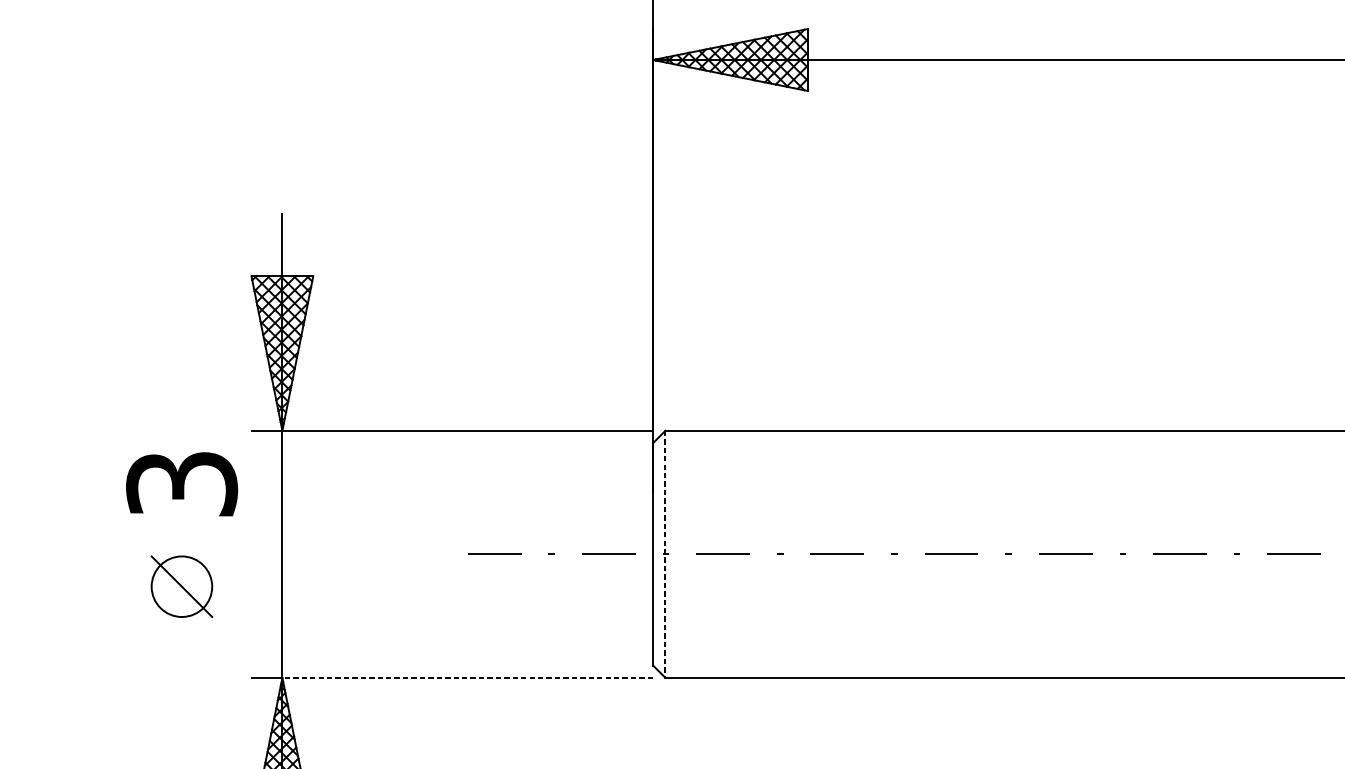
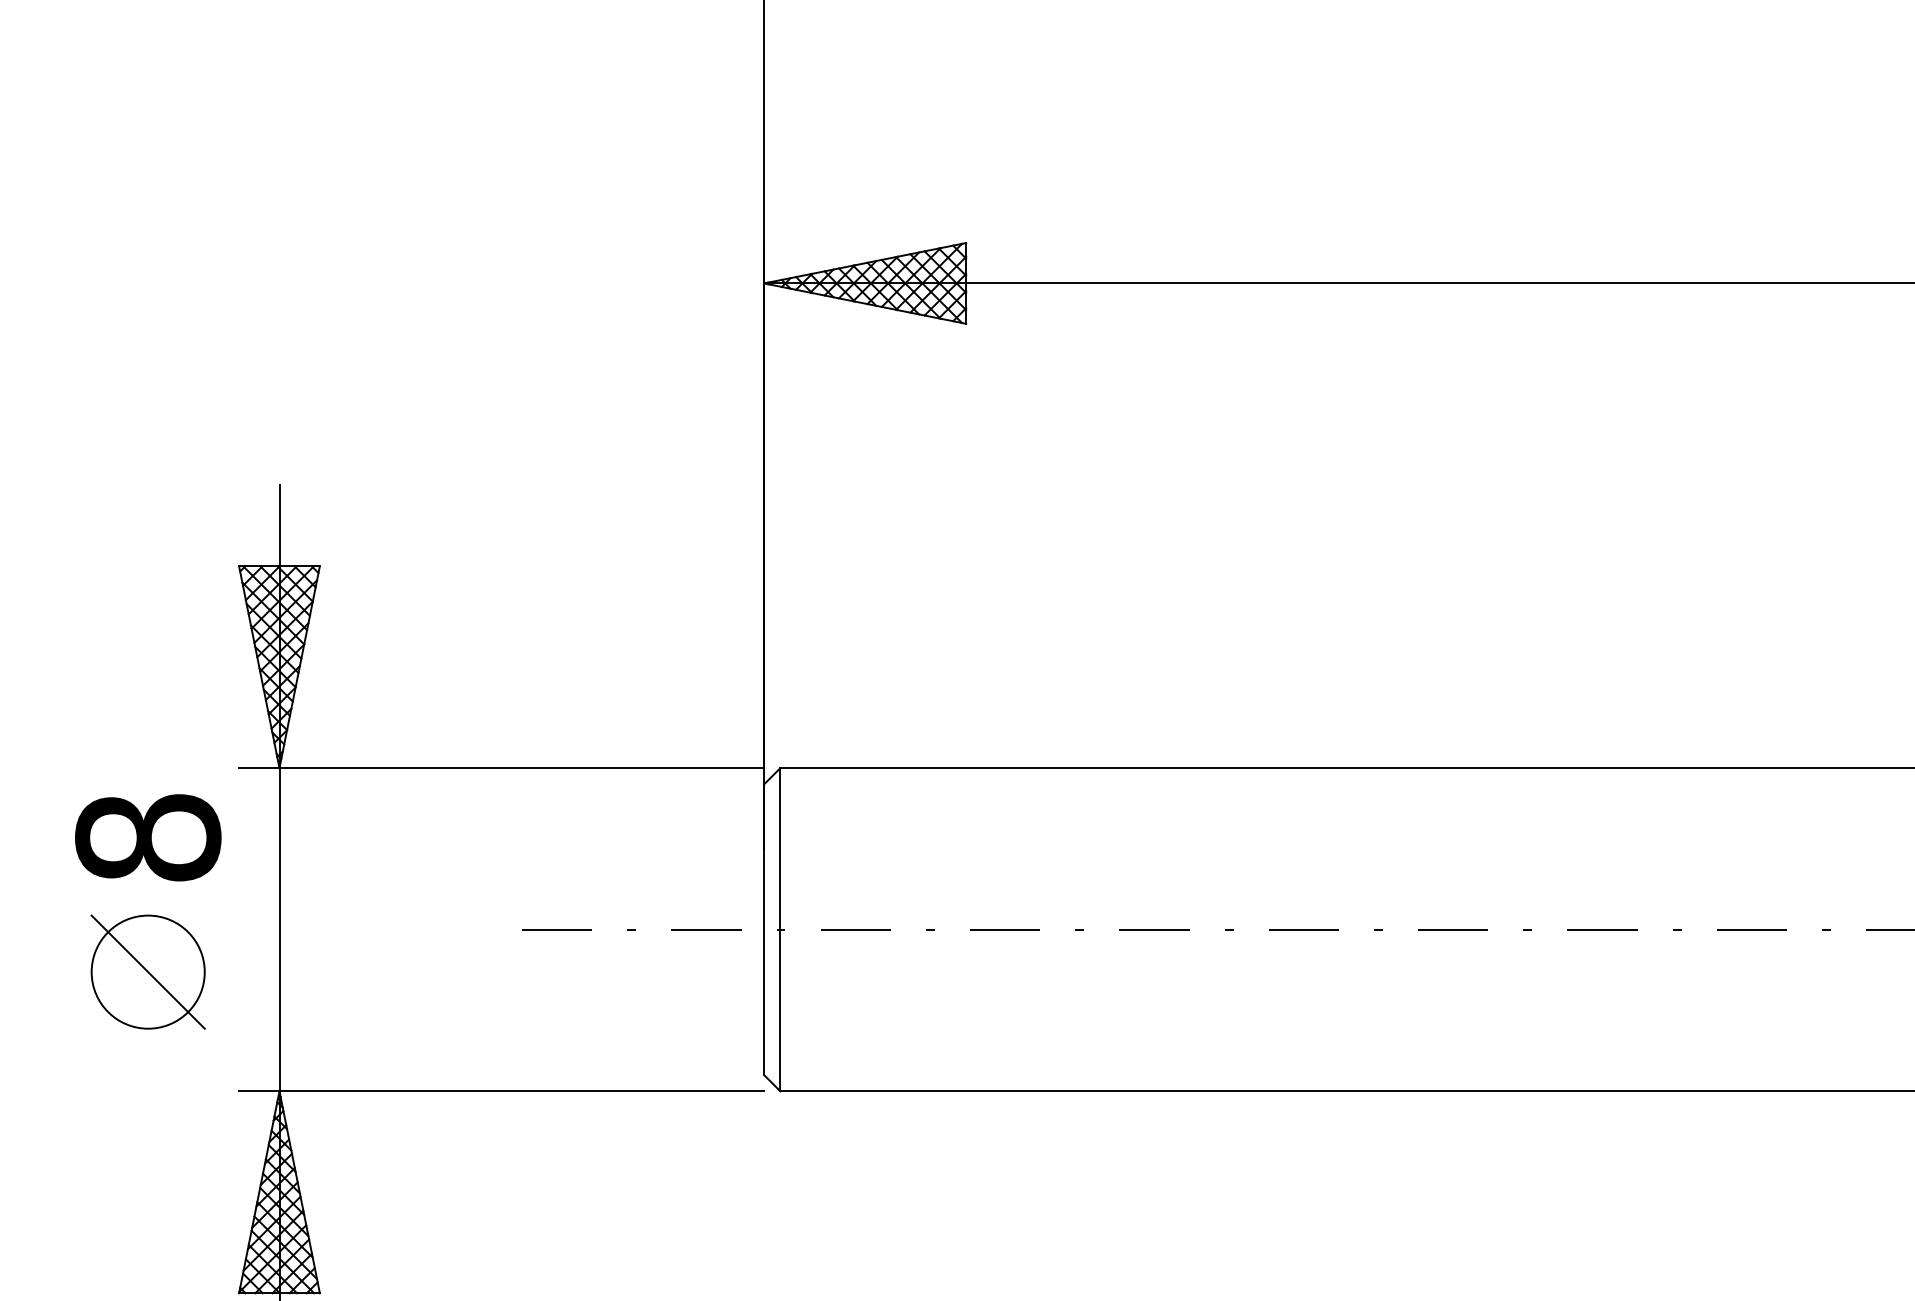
text: (182, 483) -> (148, 837), 3 -> 8
line: (665, 554) -> (780, 929), dashed -> solid
part: (181, 586) -> (147, 971), size x1.43
line: (467, 678) -> (521, 1091), dashed -> solid

